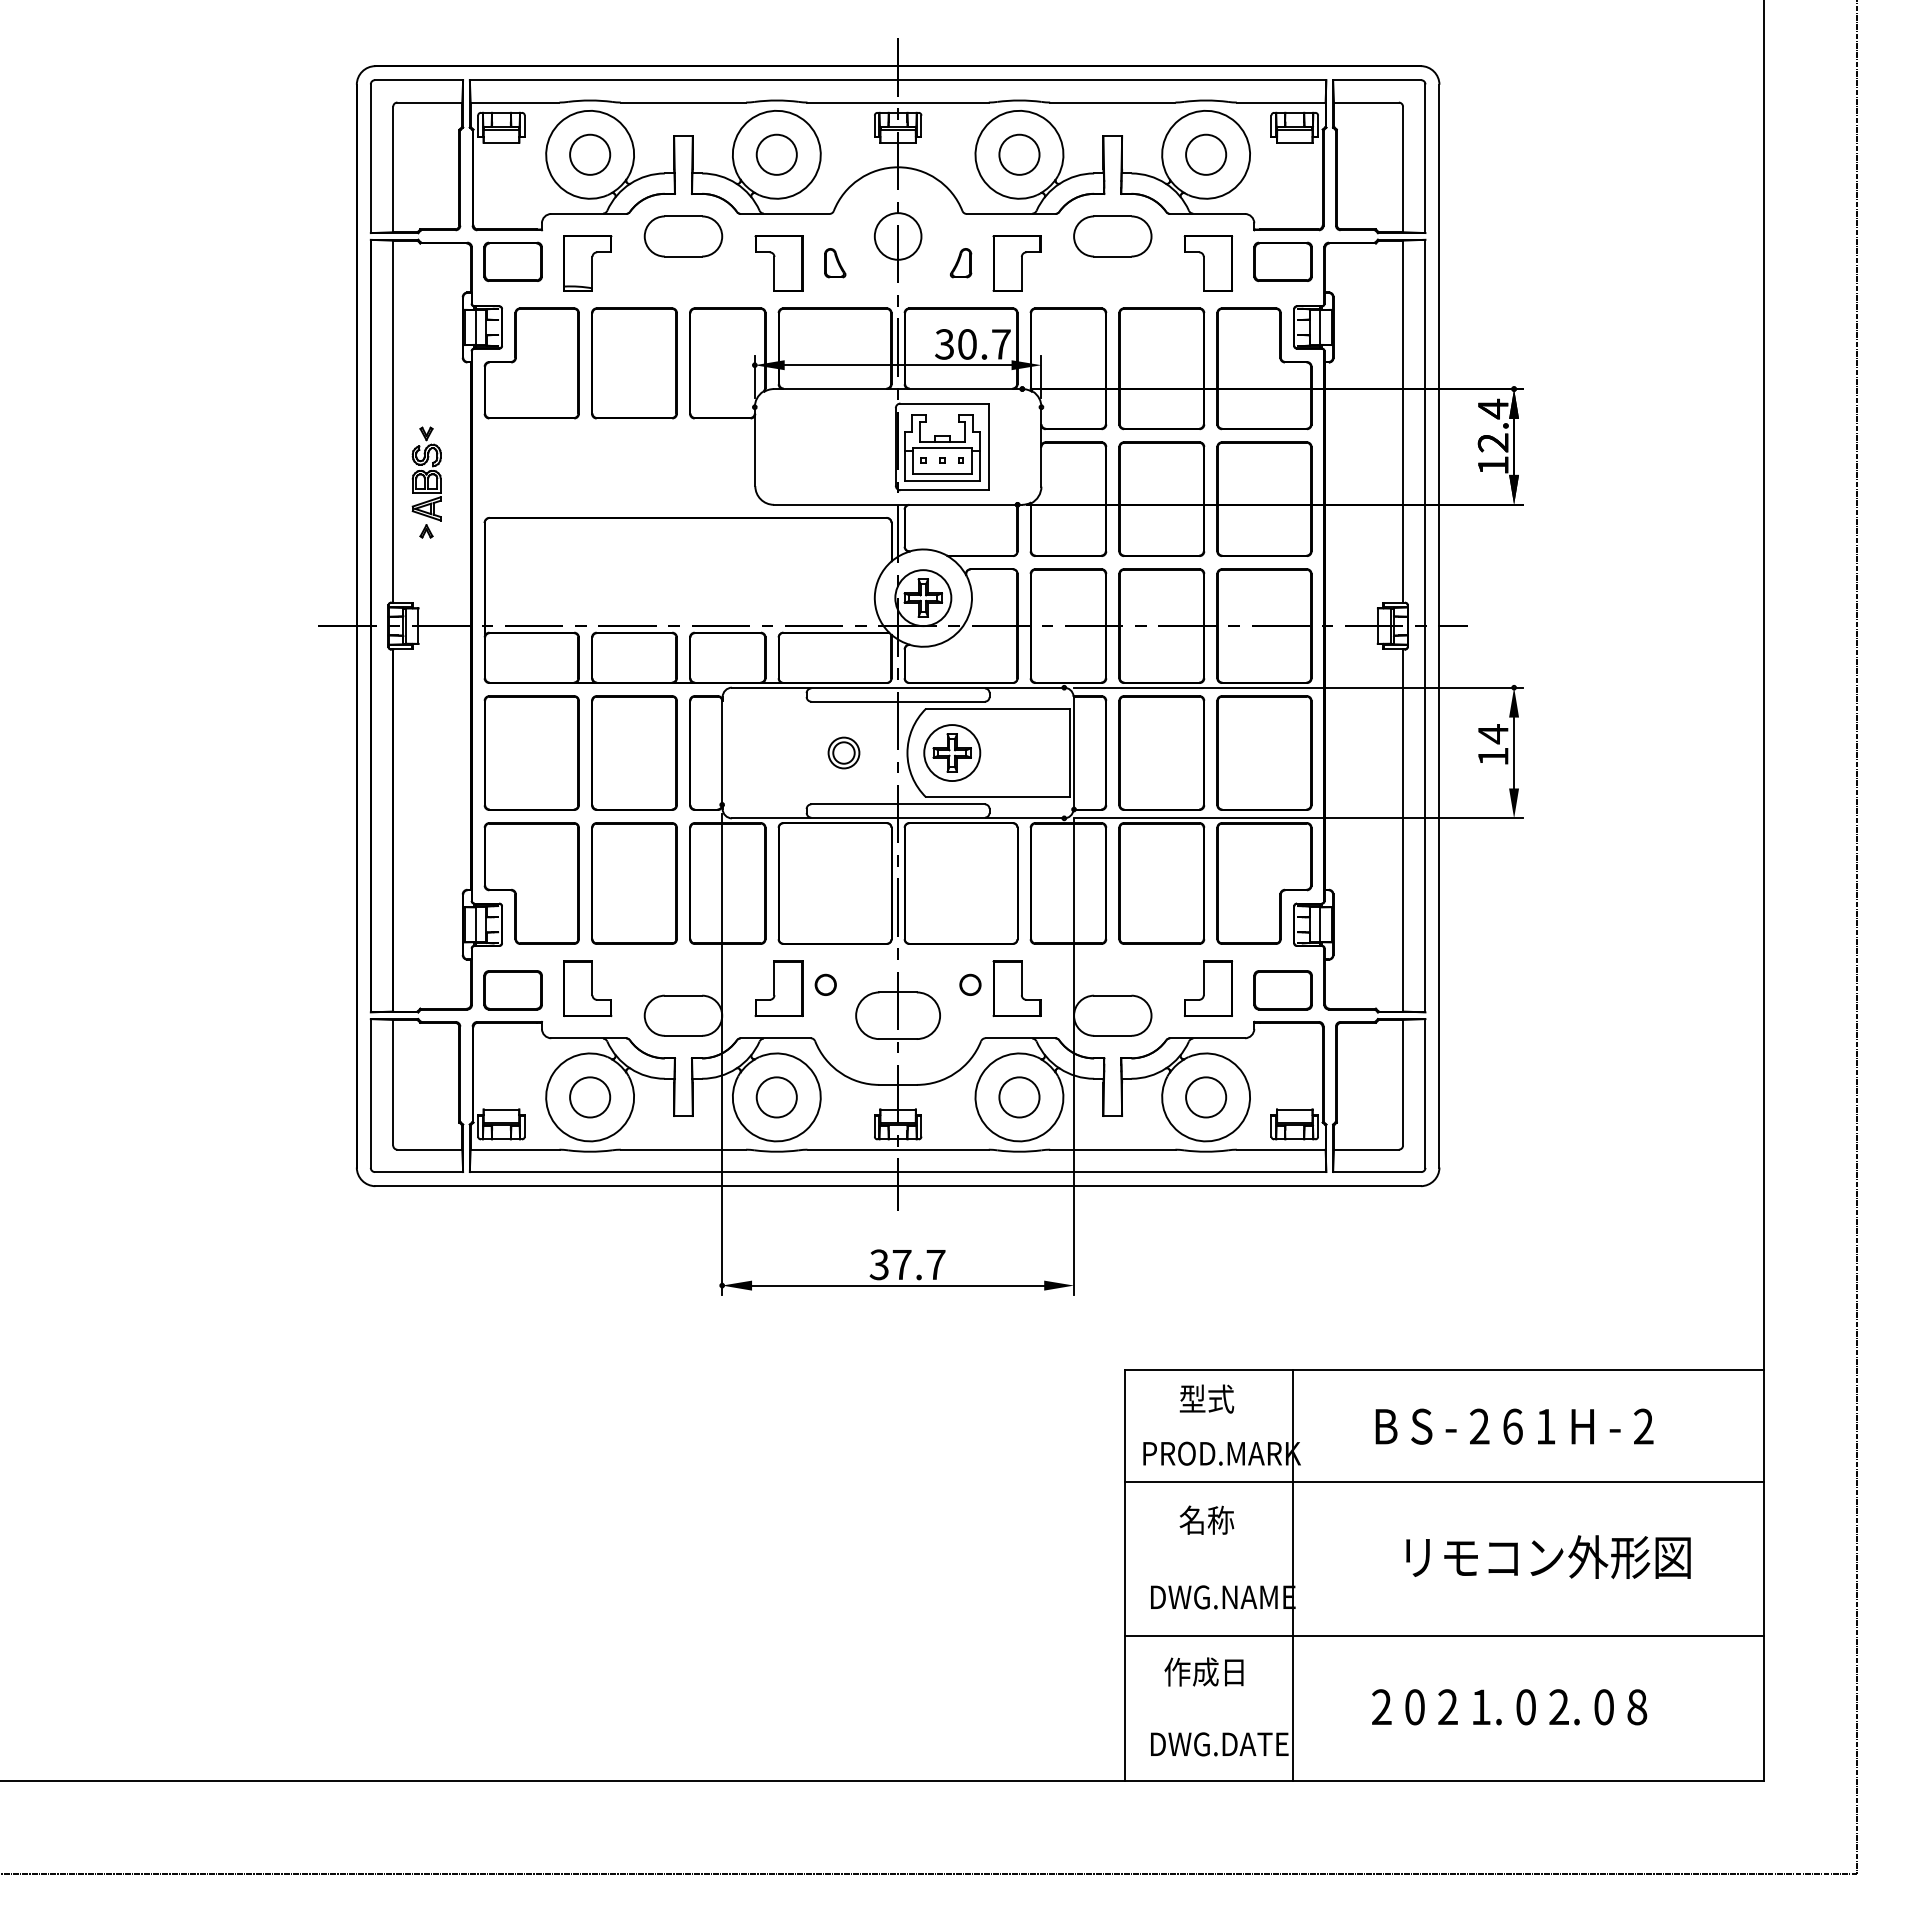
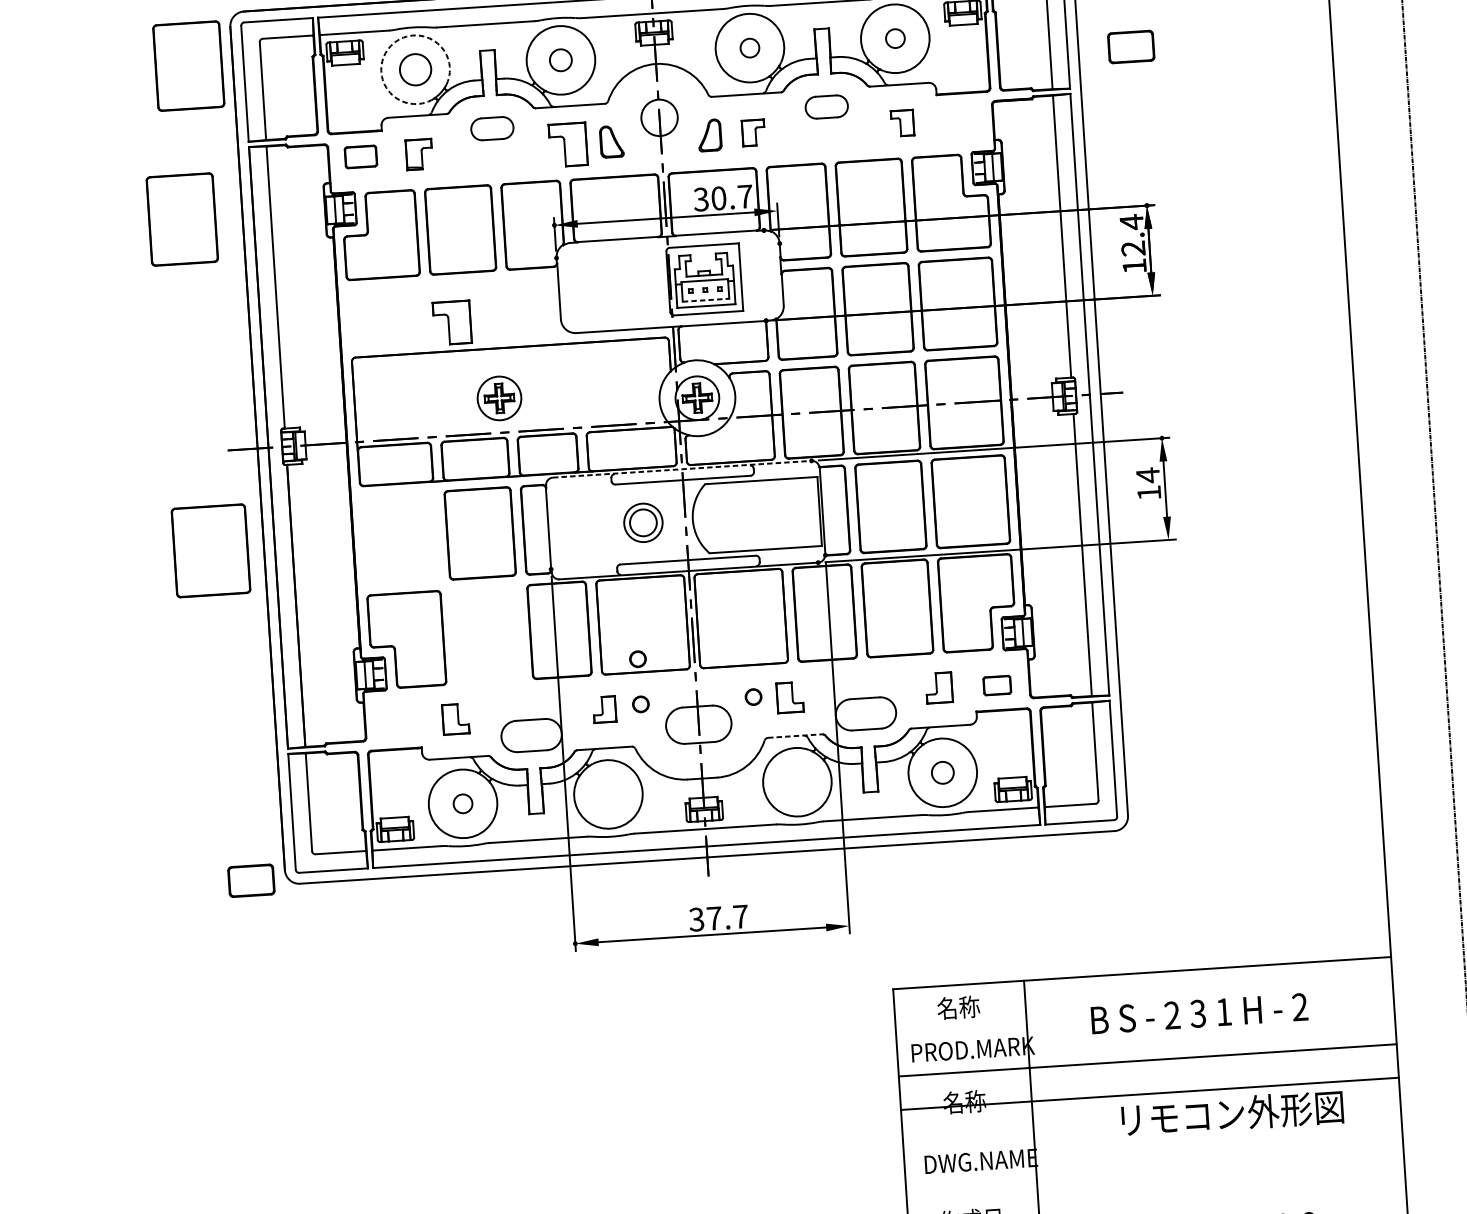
arc: (560, 122) -> (390, 46), solid -> dashed
part: (300, 131) -> (188, 66), added
circle: (776, 154) -> (560, 60), size x0.7
circle: (1019, 154) -> (749, 47), size x0.6
circle: (1206, 154) -> (895, 38), size x0.6
part: (683, 236) -> (492, 128), size x0.7
part: (1112, 236) -> (826, 107), size x0.7
part: (512, 261) -> (360, 156), size x0.7
part: (1282, 261) -> (1130, 46), moved
part: (587, 263) -> (419, 154), size x0.7
part: (835, 263) -> (612, 142), size x1.4
part: (961, 263) -> (710, 135), size x1.4
part: (1016, 263) -> (753, 132), size x0.6
part: (1208, 263) -> (902, 123), size x0.6
part: (279, 326) -> (182, 219), added
line: (942, 473) -> (706, 300), solid -> dashed
part: (615, 481) -> (451, 322), added
part: (426, 482) -> (304, 333), removed
line: (898, 687) -> (682, 469), solid -> dashed
part: (531, 752) -> (210, 550), moved
part: (843, 752) -> (643, 522), size x1.6
part: (952, 752) -> (499, 398), moved
part: (634, 883) -> (486, 635), removed
circle: (825, 926) -> (637, 658), added
part: (587, 988) -> (455, 719), size x0.7
part: (778, 988) -> (604, 709), size x0.6
part: (1016, 988) -> (789, 697), size x0.7
part: (1208, 988) -> (939, 687), size x0.7
part: (512, 990) -> (250, 880), moved
part: (1282, 990) -> (996, 685), size x0.6
line: (1020, 1038) -> (795, 736), solid -> dashed
circle: (590, 1097) -> (463, 803), size x0.6
circle: (776, 1097) -> (608, 794), removed
circle: (1019, 1097) -> (797, 782), removed
circle: (1206, 1097) -> (943, 772), size x0.7
text: (1206, 1398) -> (958, 1007), 型式 -> 名称
text: (1512, 1426) -> (1197, 1013), 6 -> 3
line: (1444, 1636) -> (1149, 1094), moved

